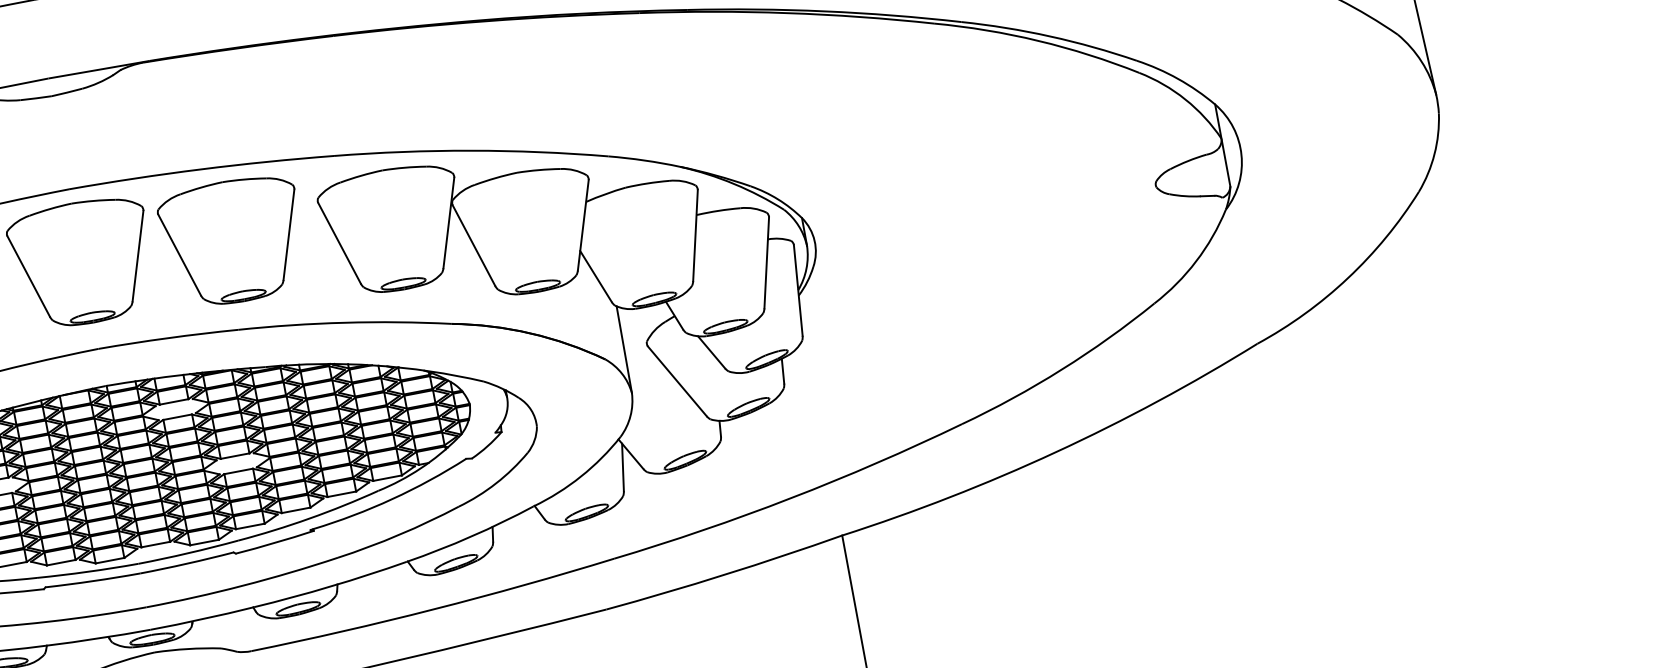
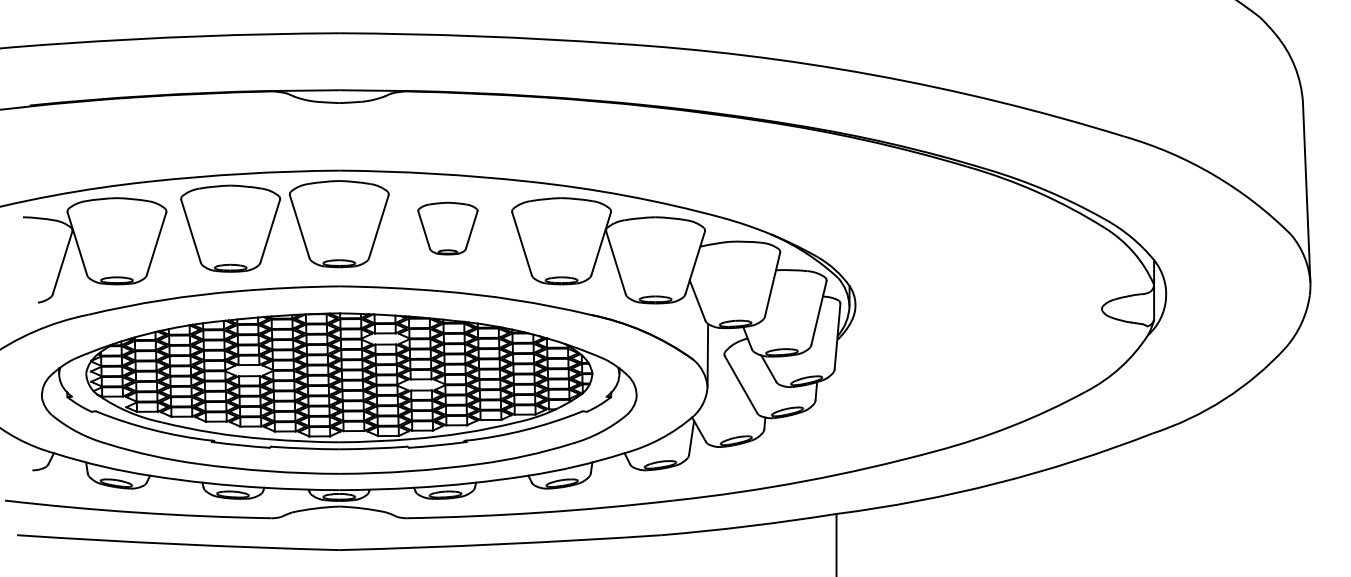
part: (233, 241) -> (447, 228), size x0.6

